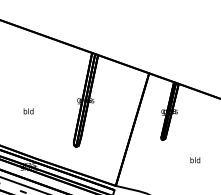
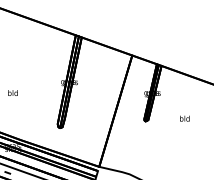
text: (195, 160) -> (185, 118), moved

